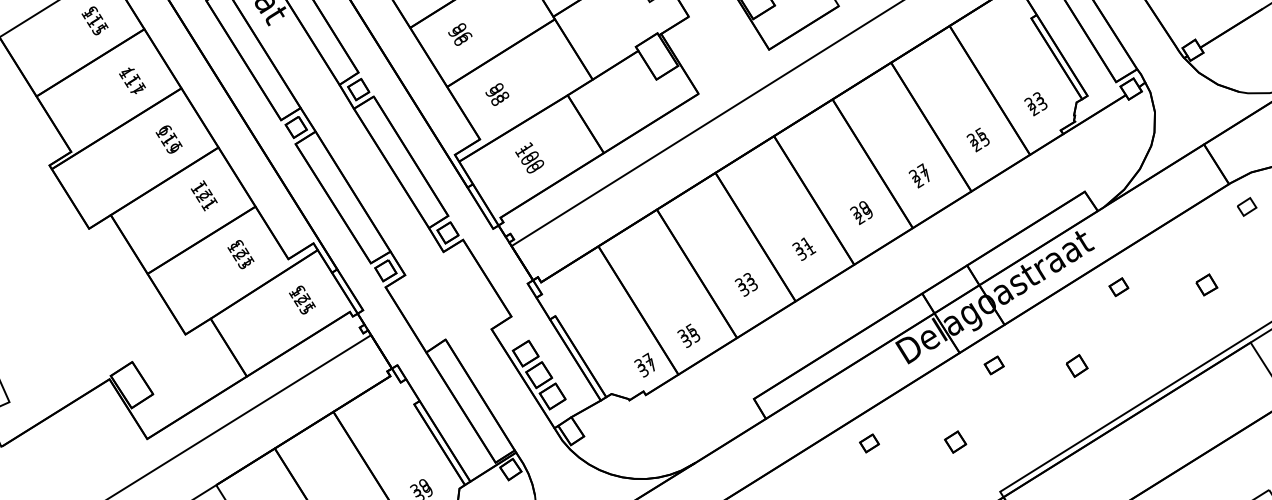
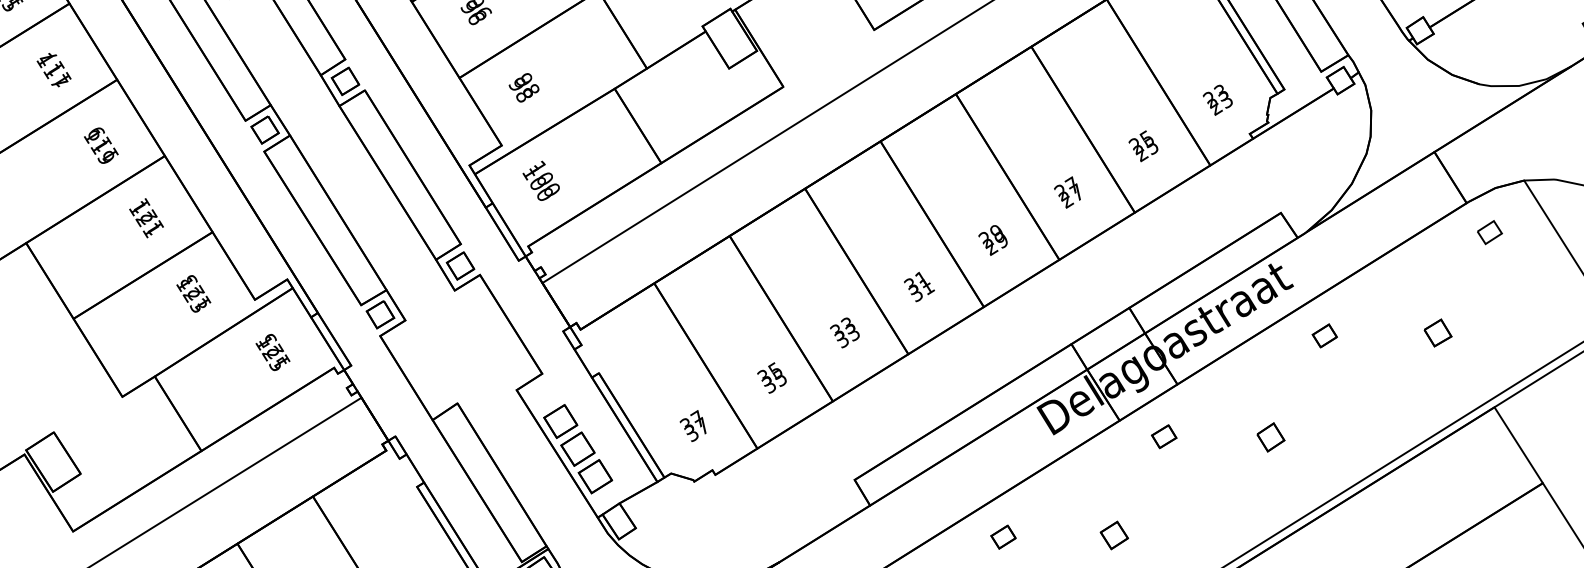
text: (529, 157) -> (541, 180), moved
text: (688, 335) -> (771, 377), moved
text: (644, 364) -> (693, 425), moved

